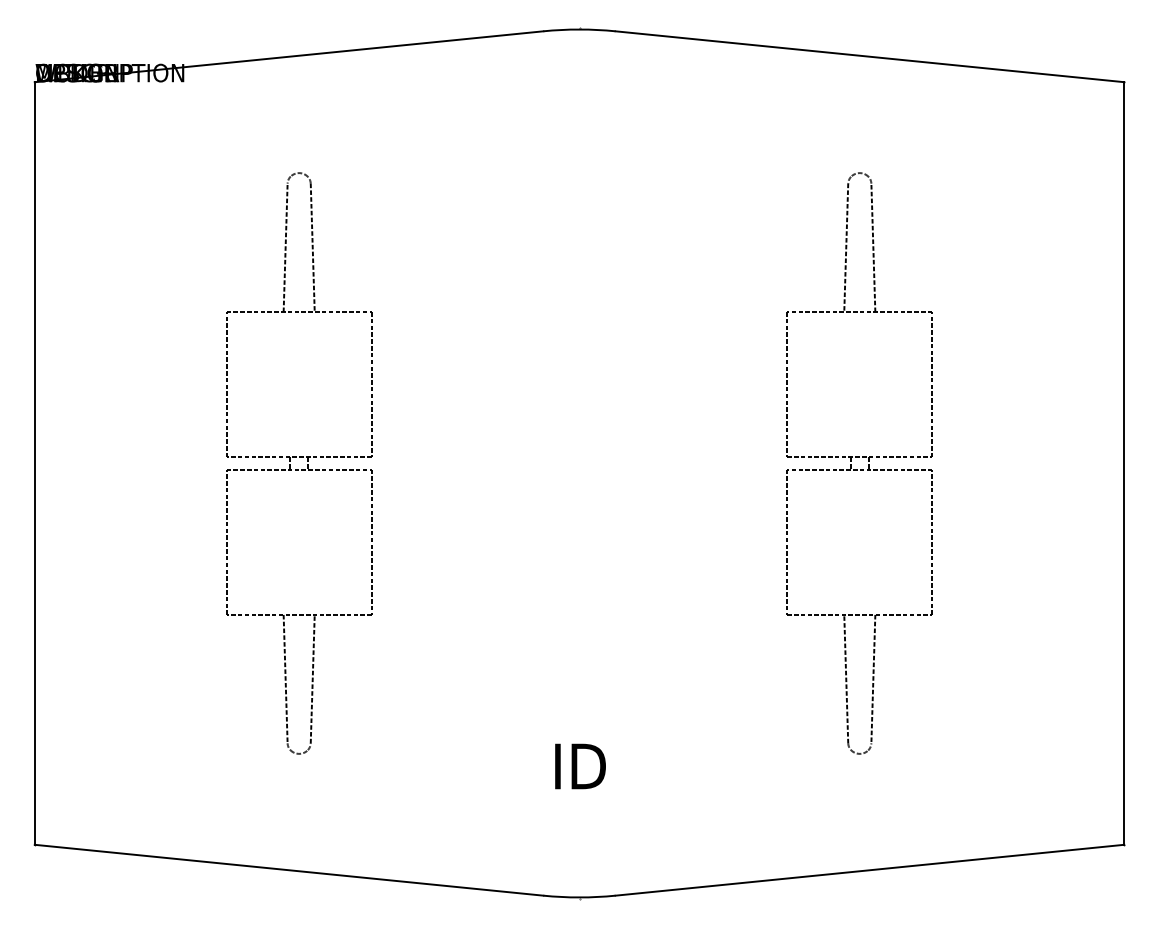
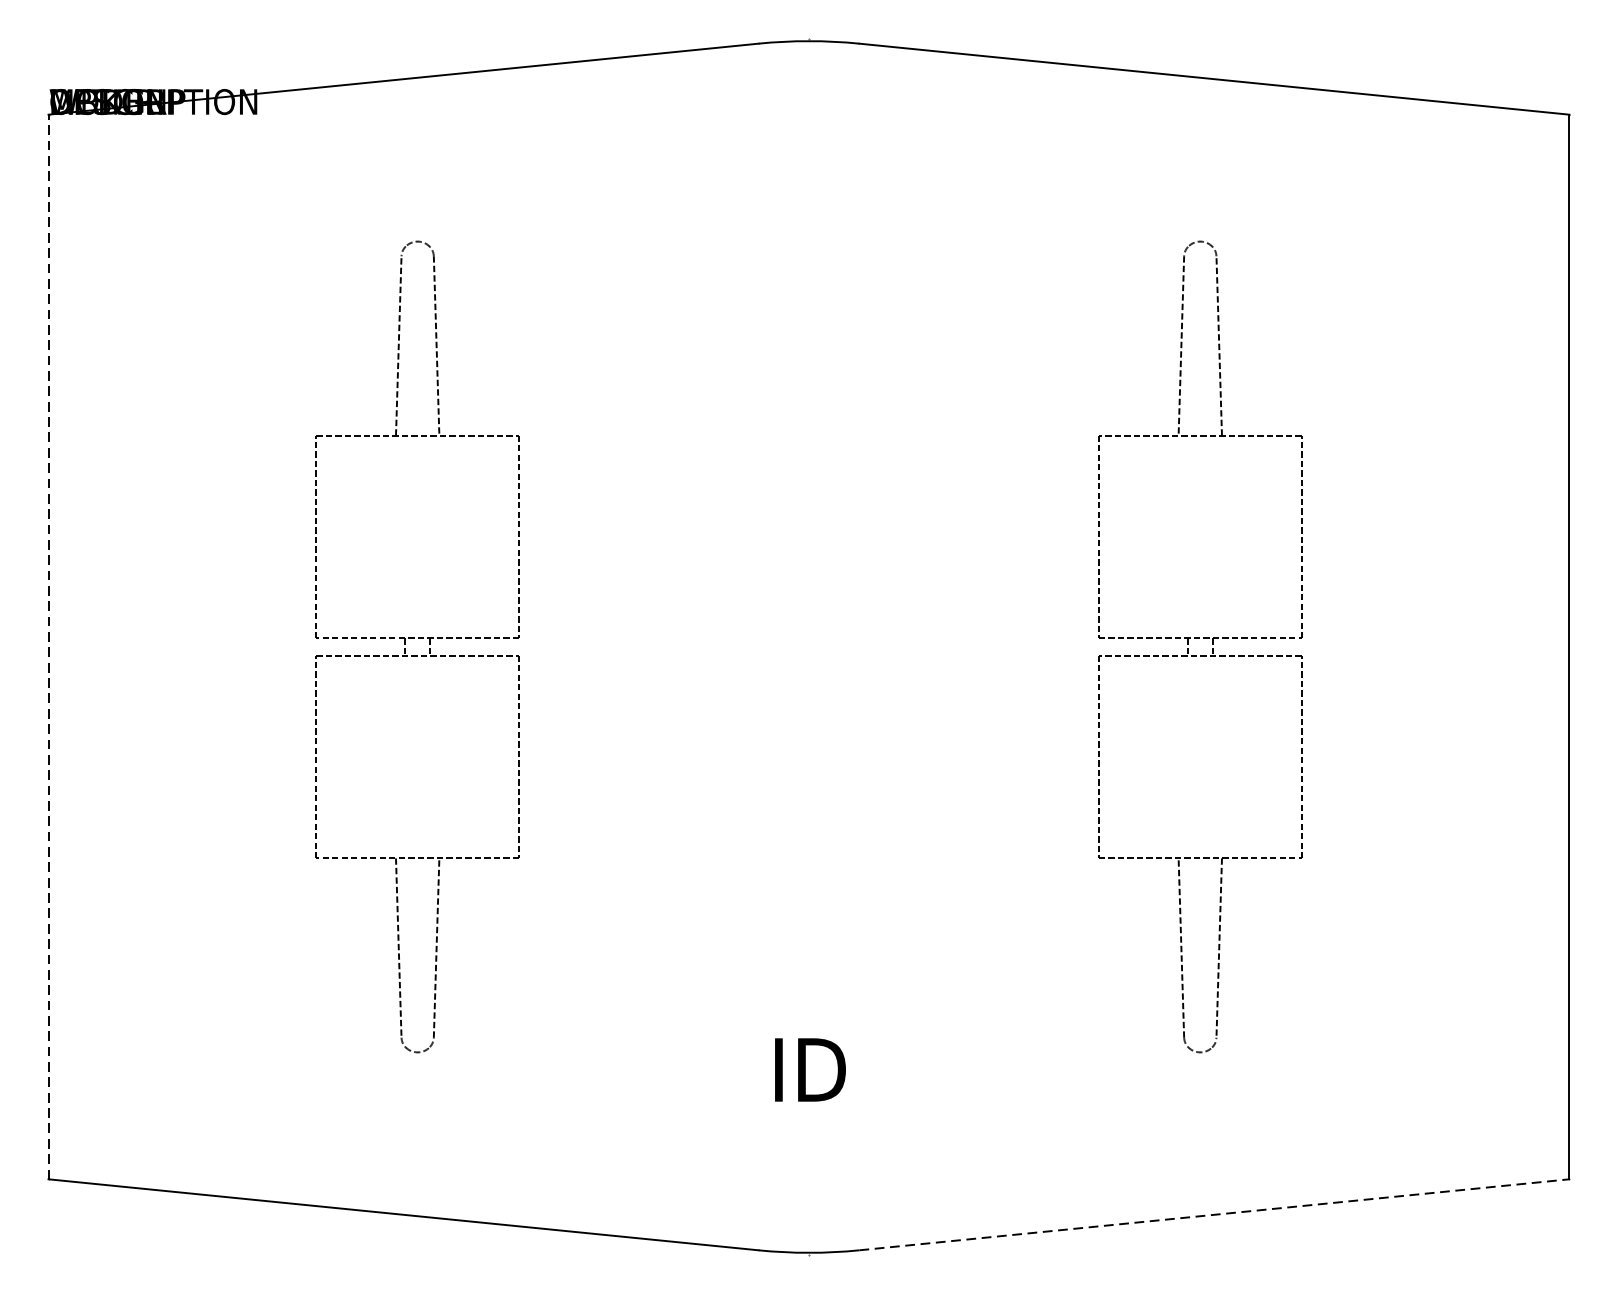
line: (34, 463) -> (48, 647), solid -> dashed
line: (869, 870) -> (1213, 1215), solid -> dashed

